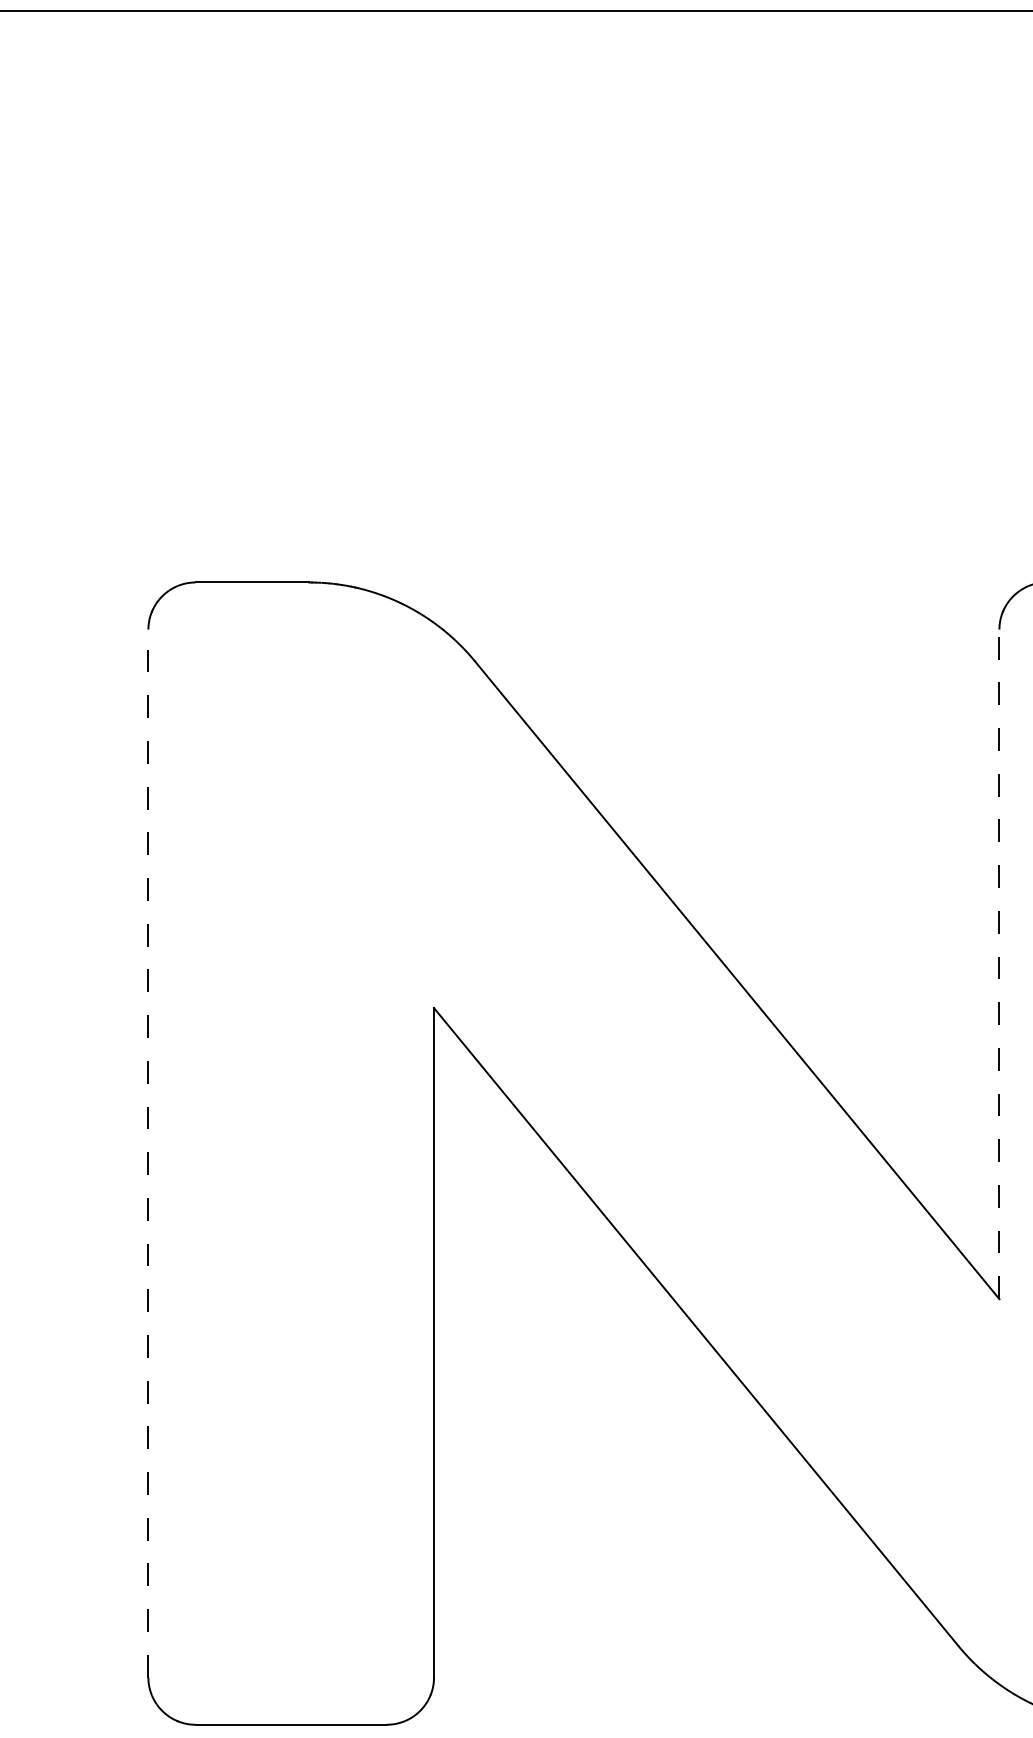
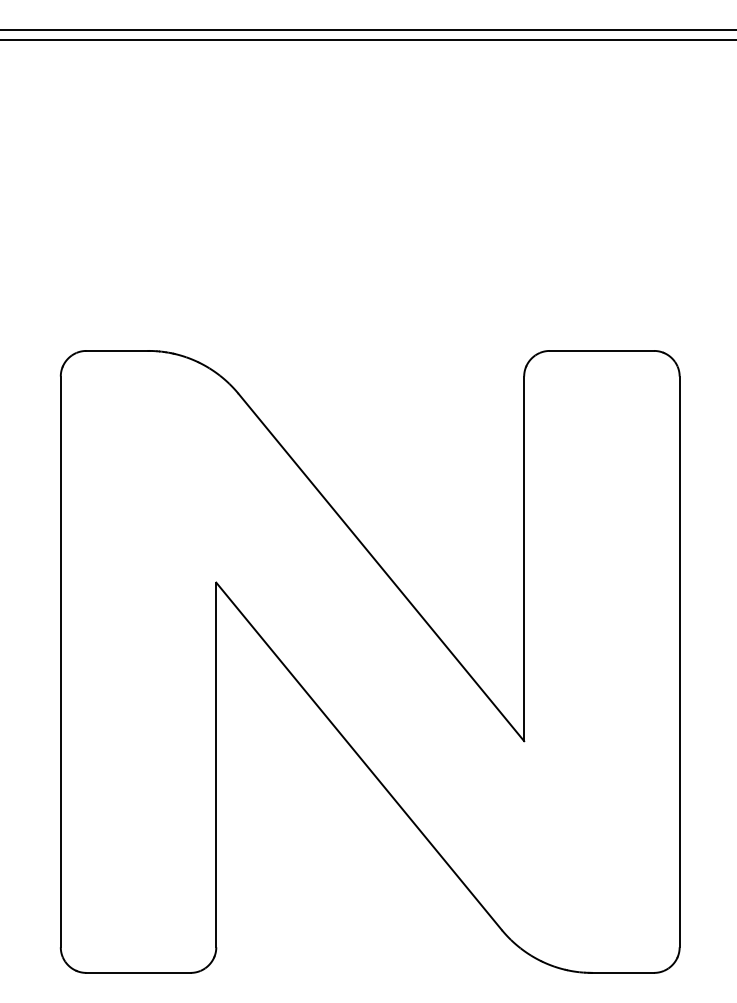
line: (1000, 963) -> (524, 558), dashed -> solid
line: (147, 1152) -> (60, 661), dashed -> solid

